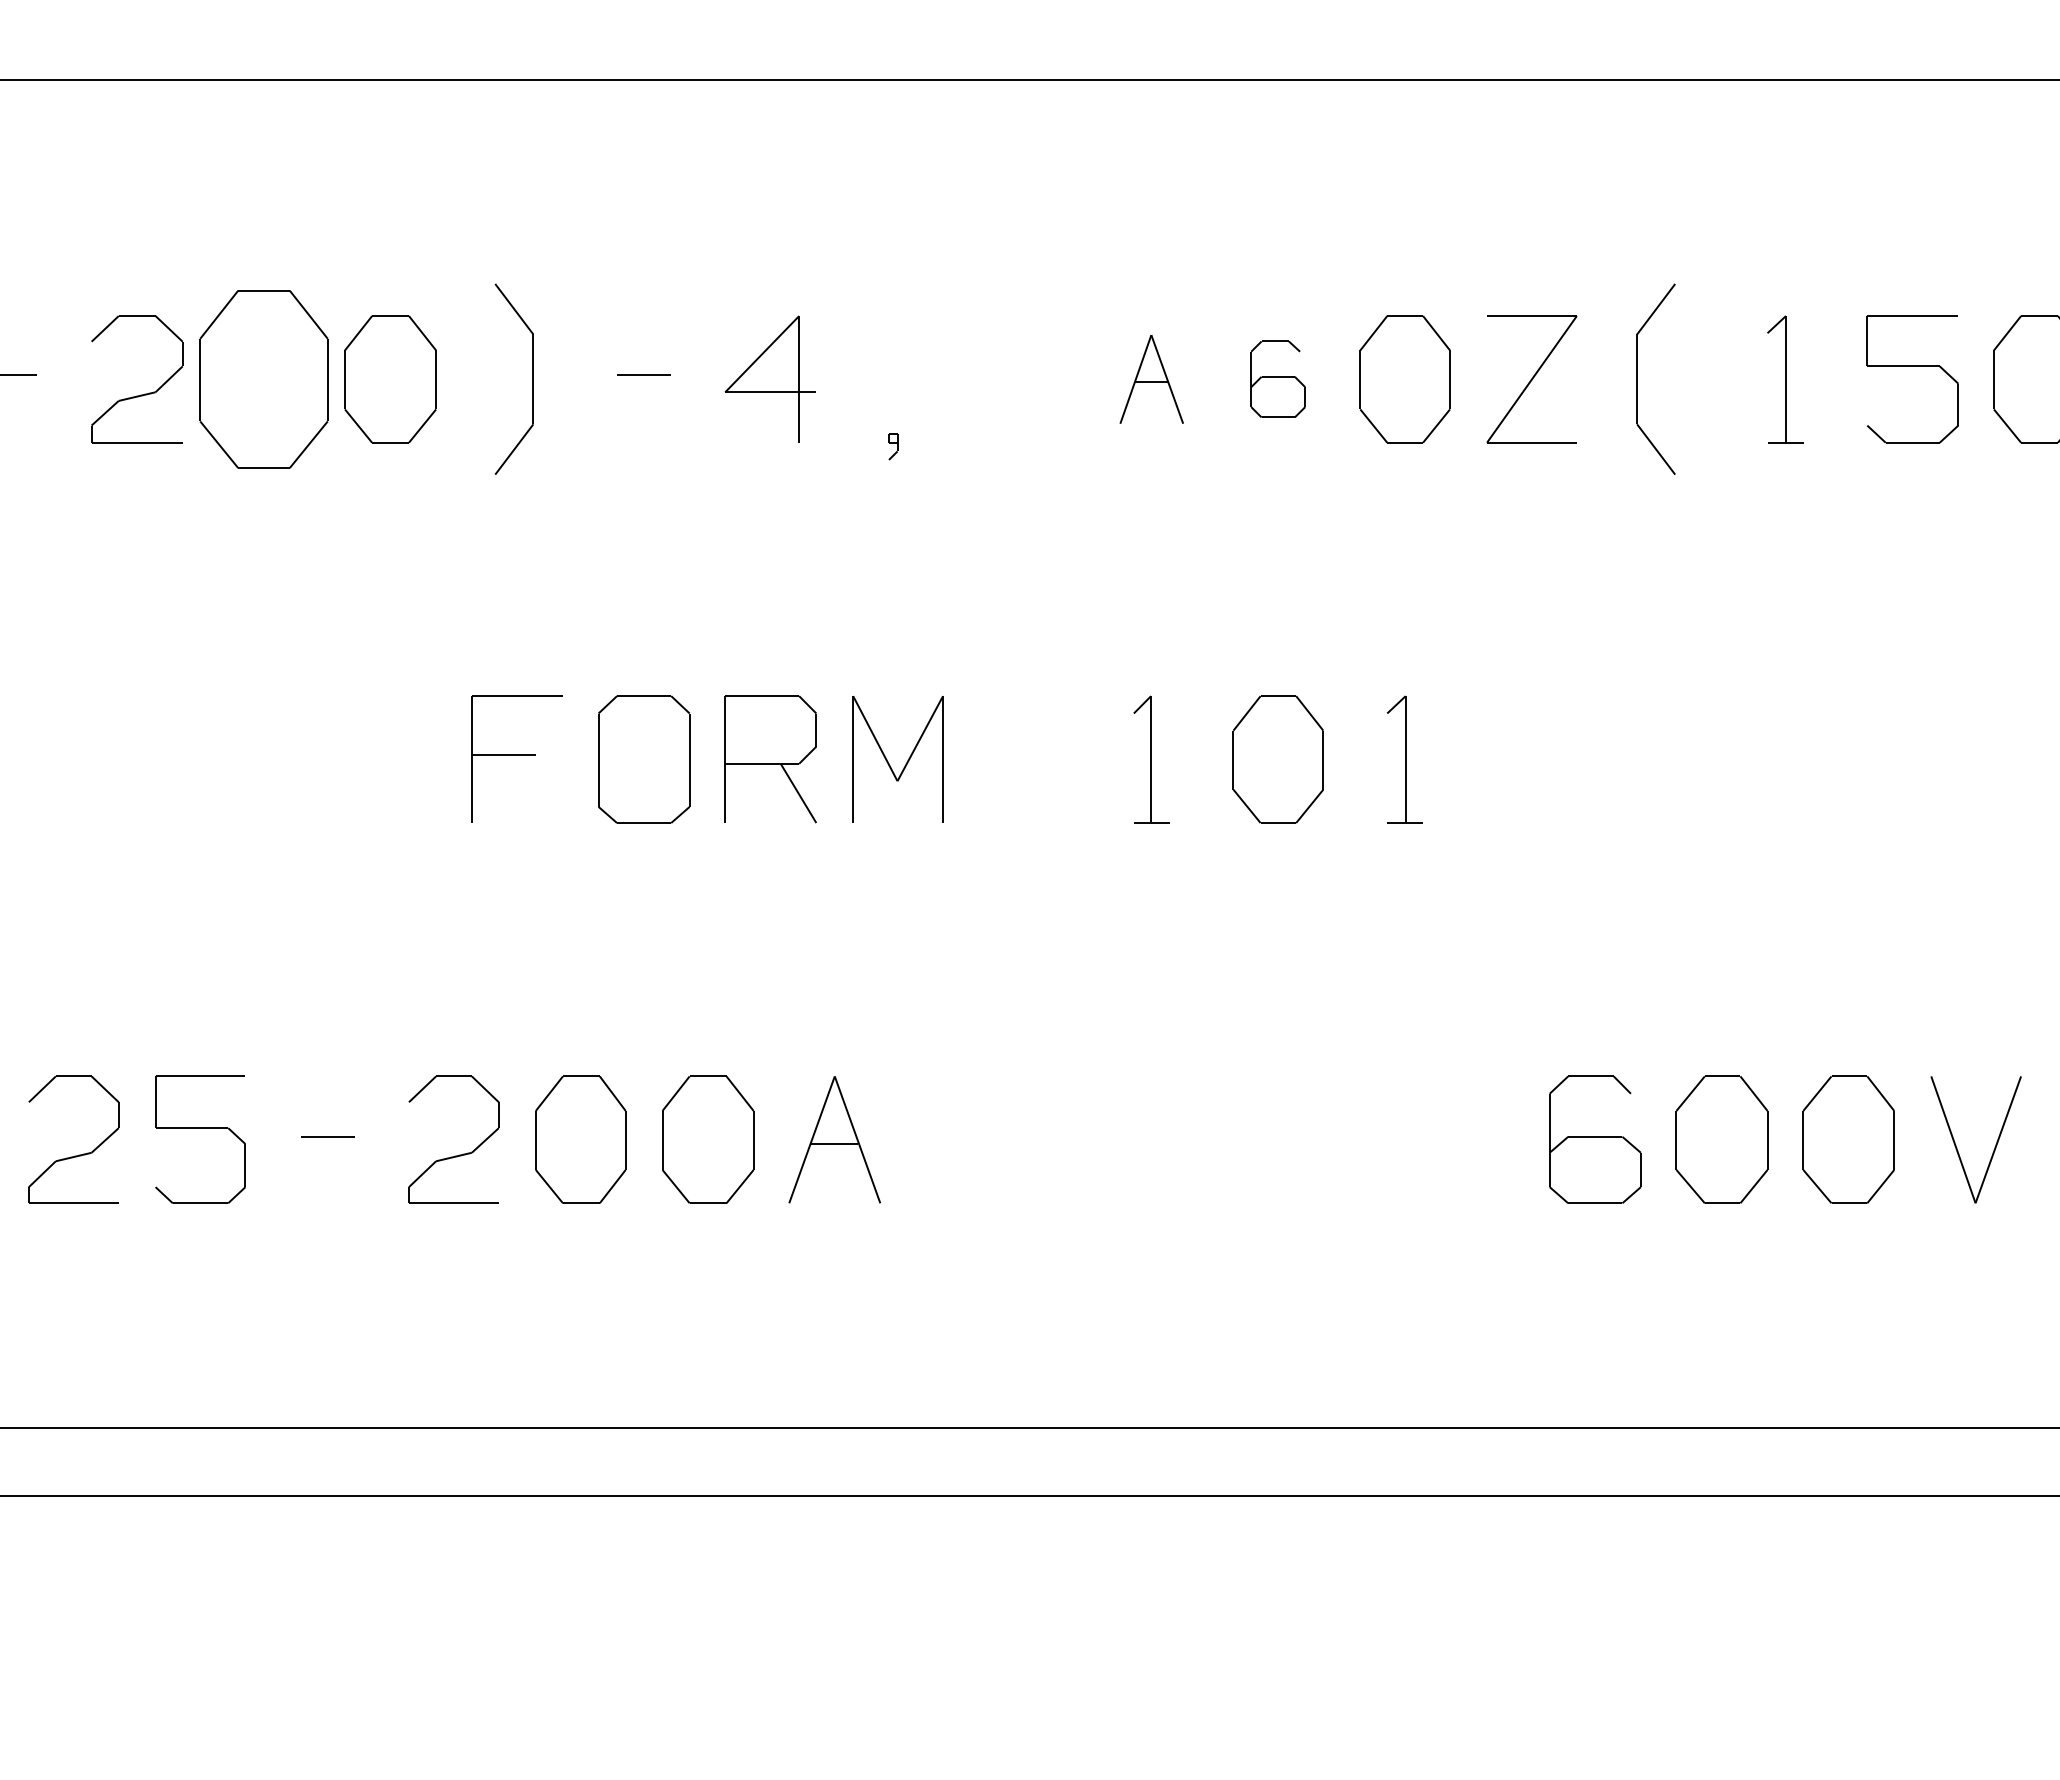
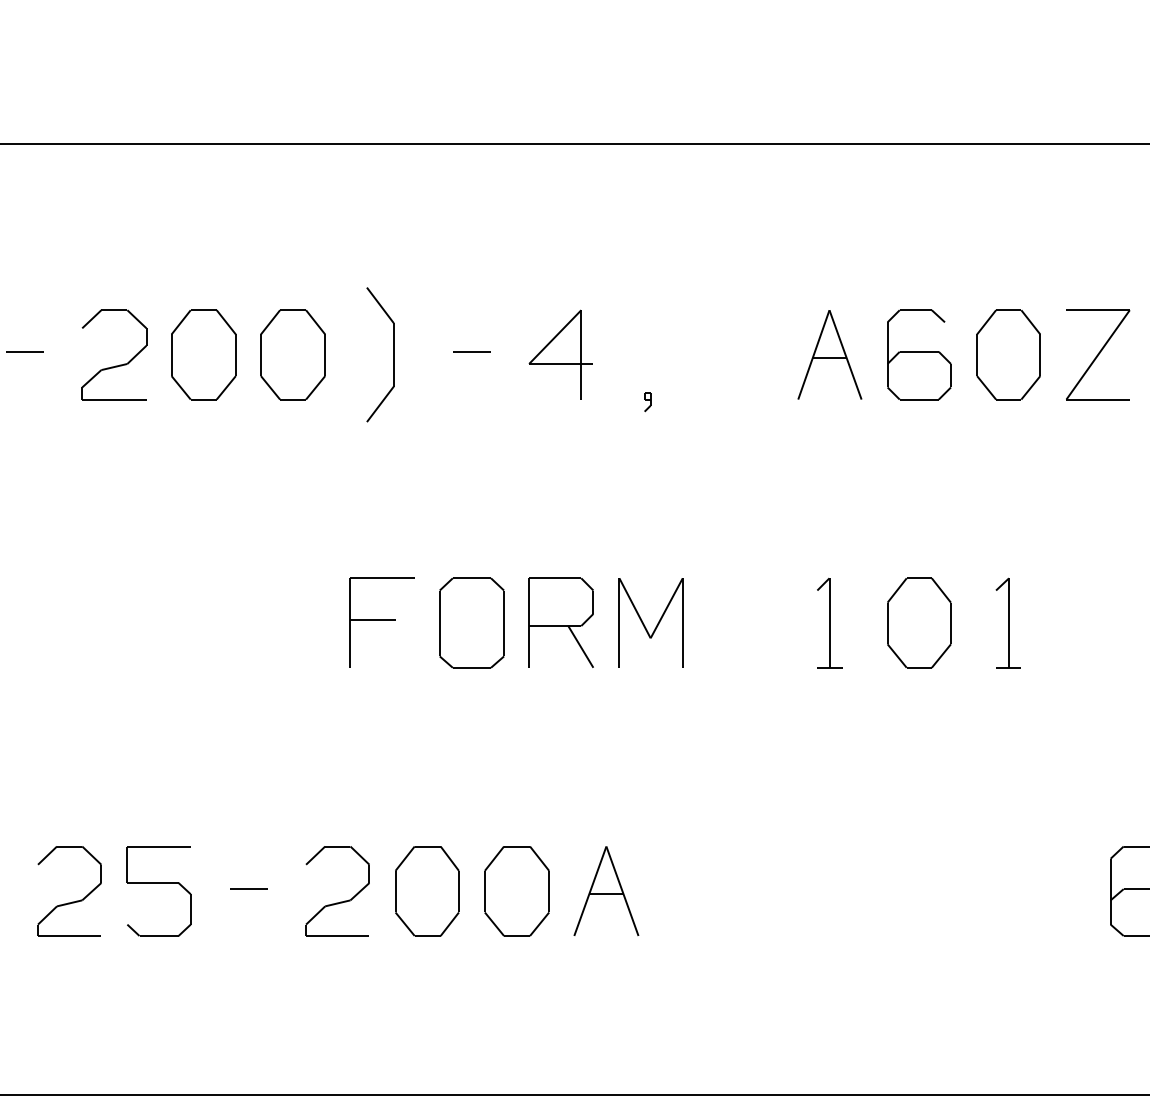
part: (263, 379) -> (203, 354), size x0.71
part: (1151, 379) -> (829, 354), size x1.43
part: (1277, 379) -> (918, 354), size x1.67

